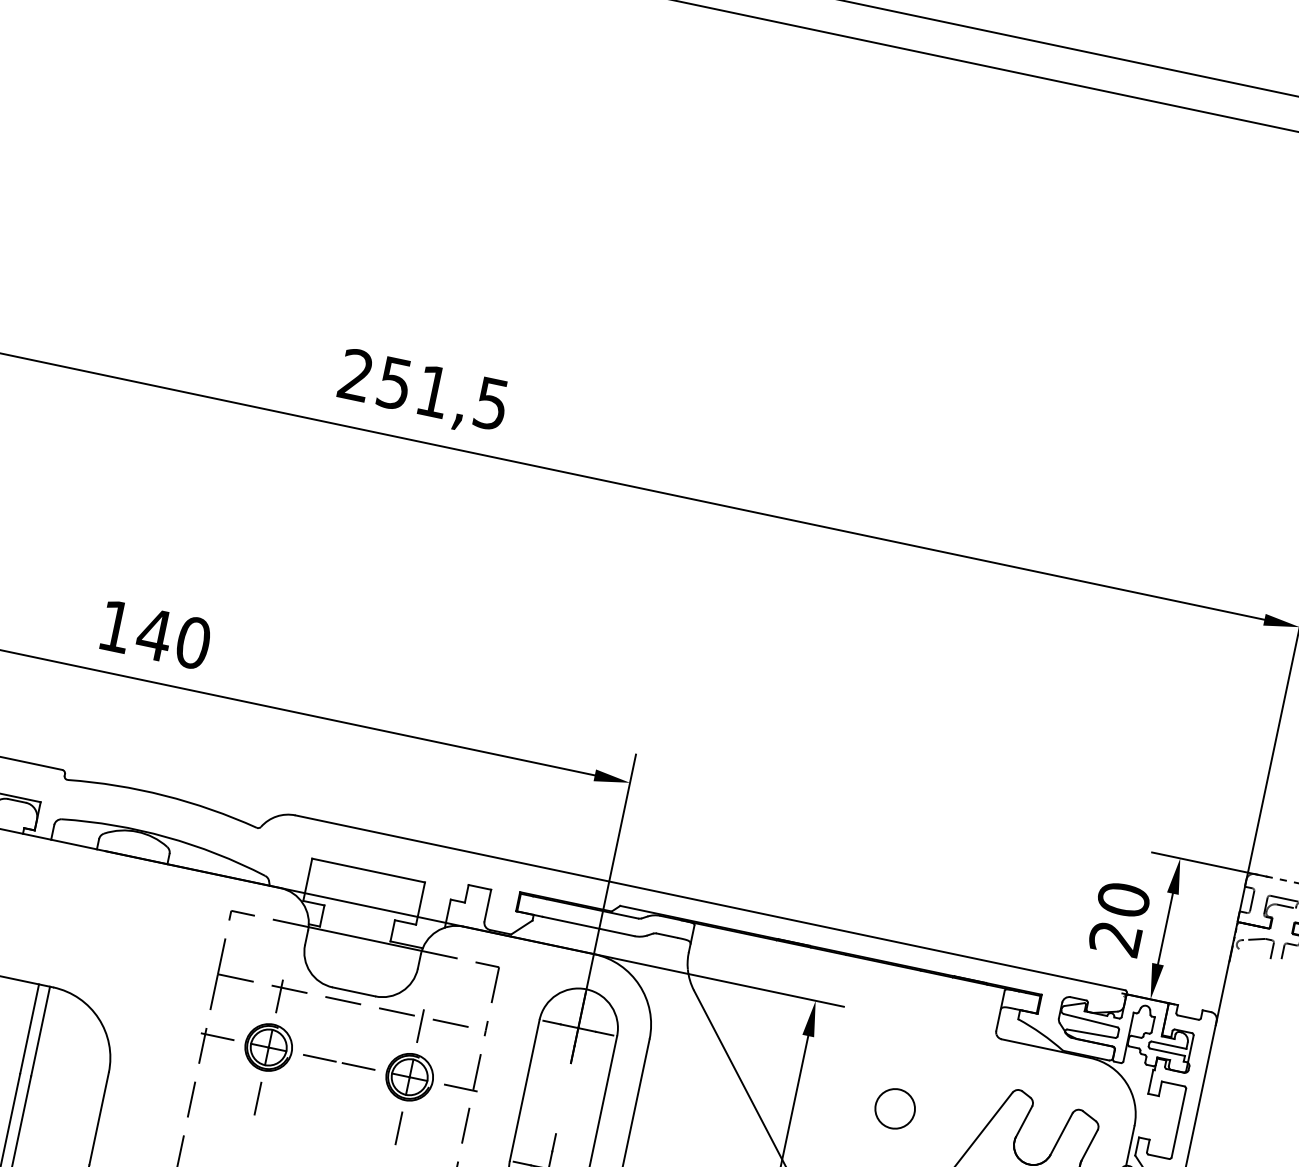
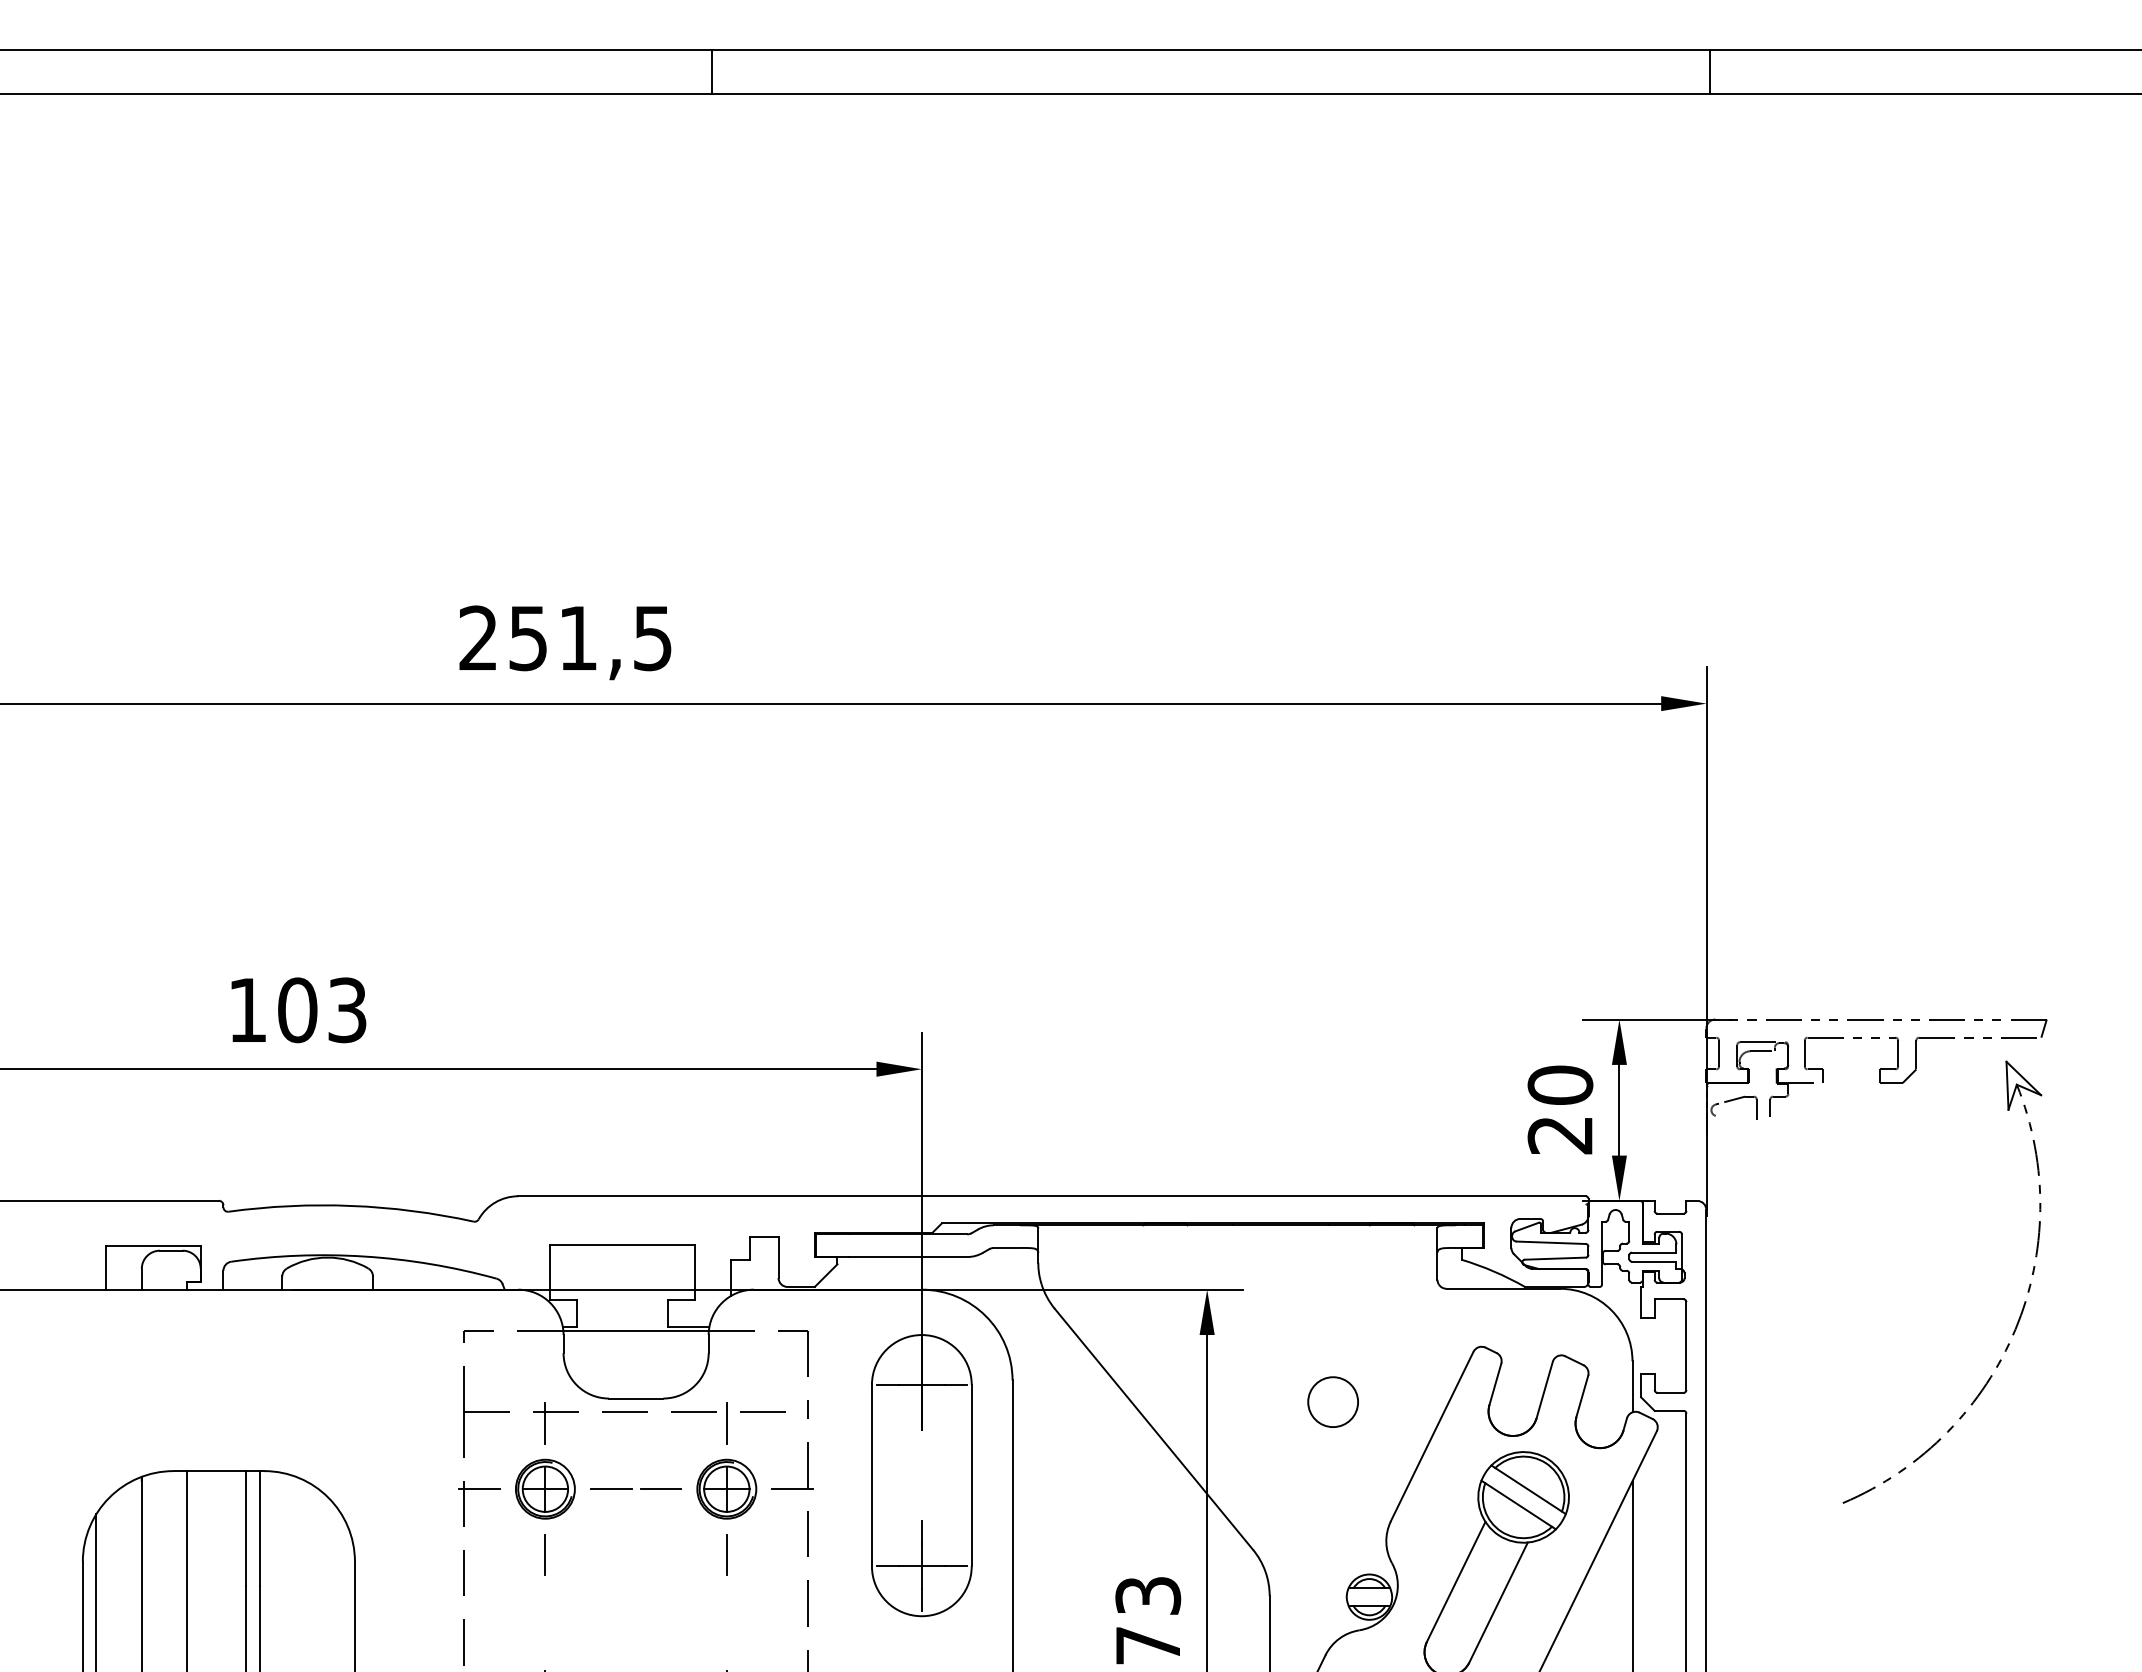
text: (173, 638) -> (321, 1010), 140 -> 103

